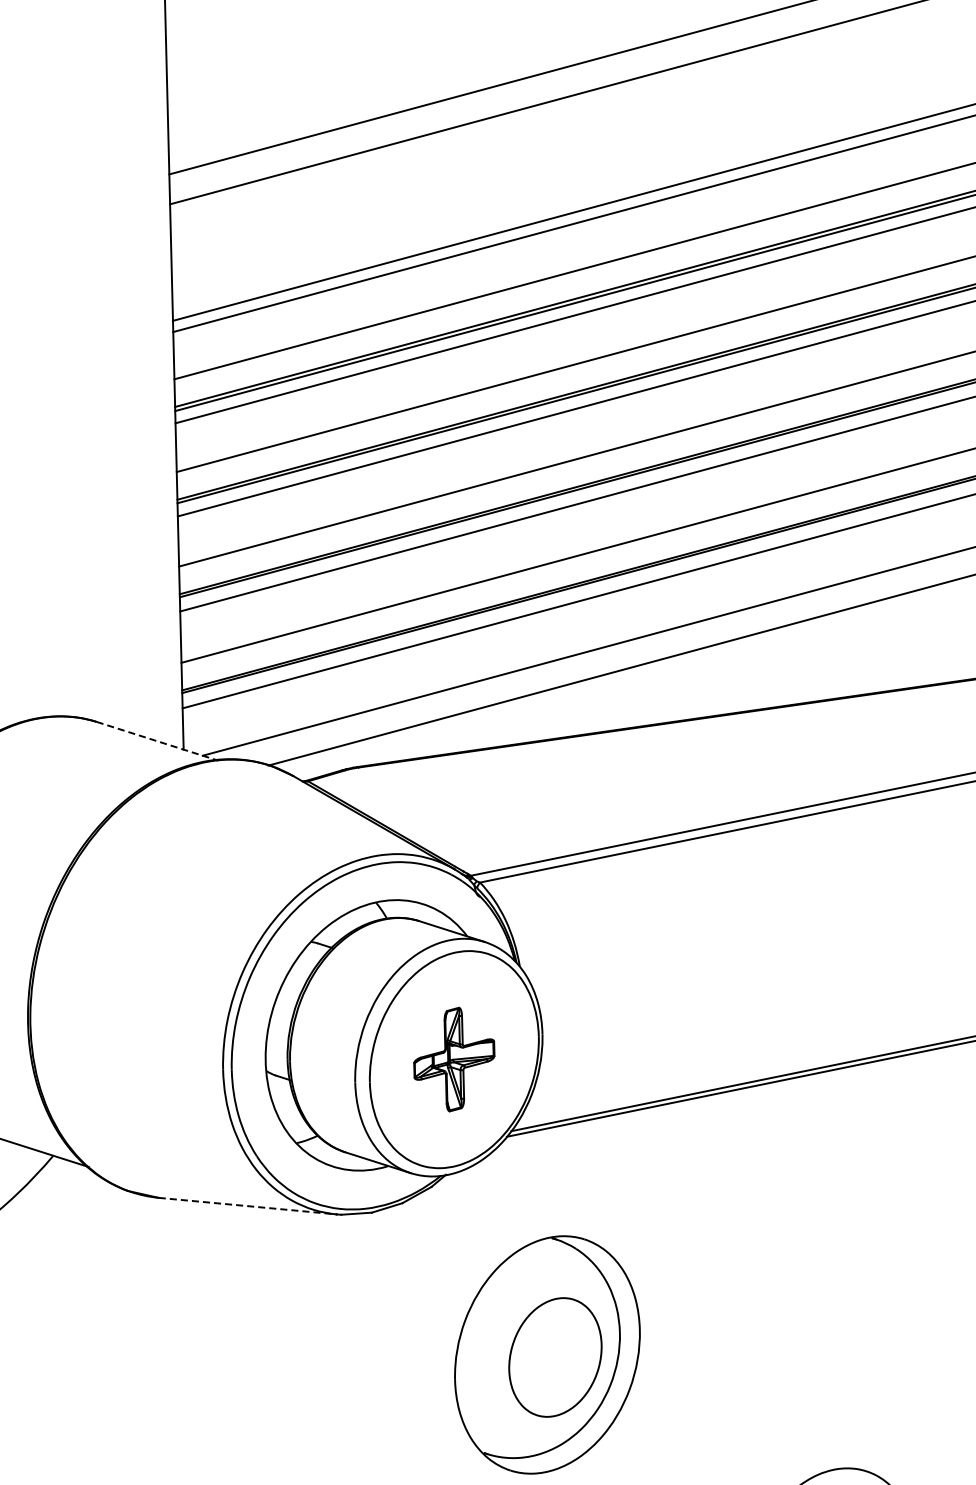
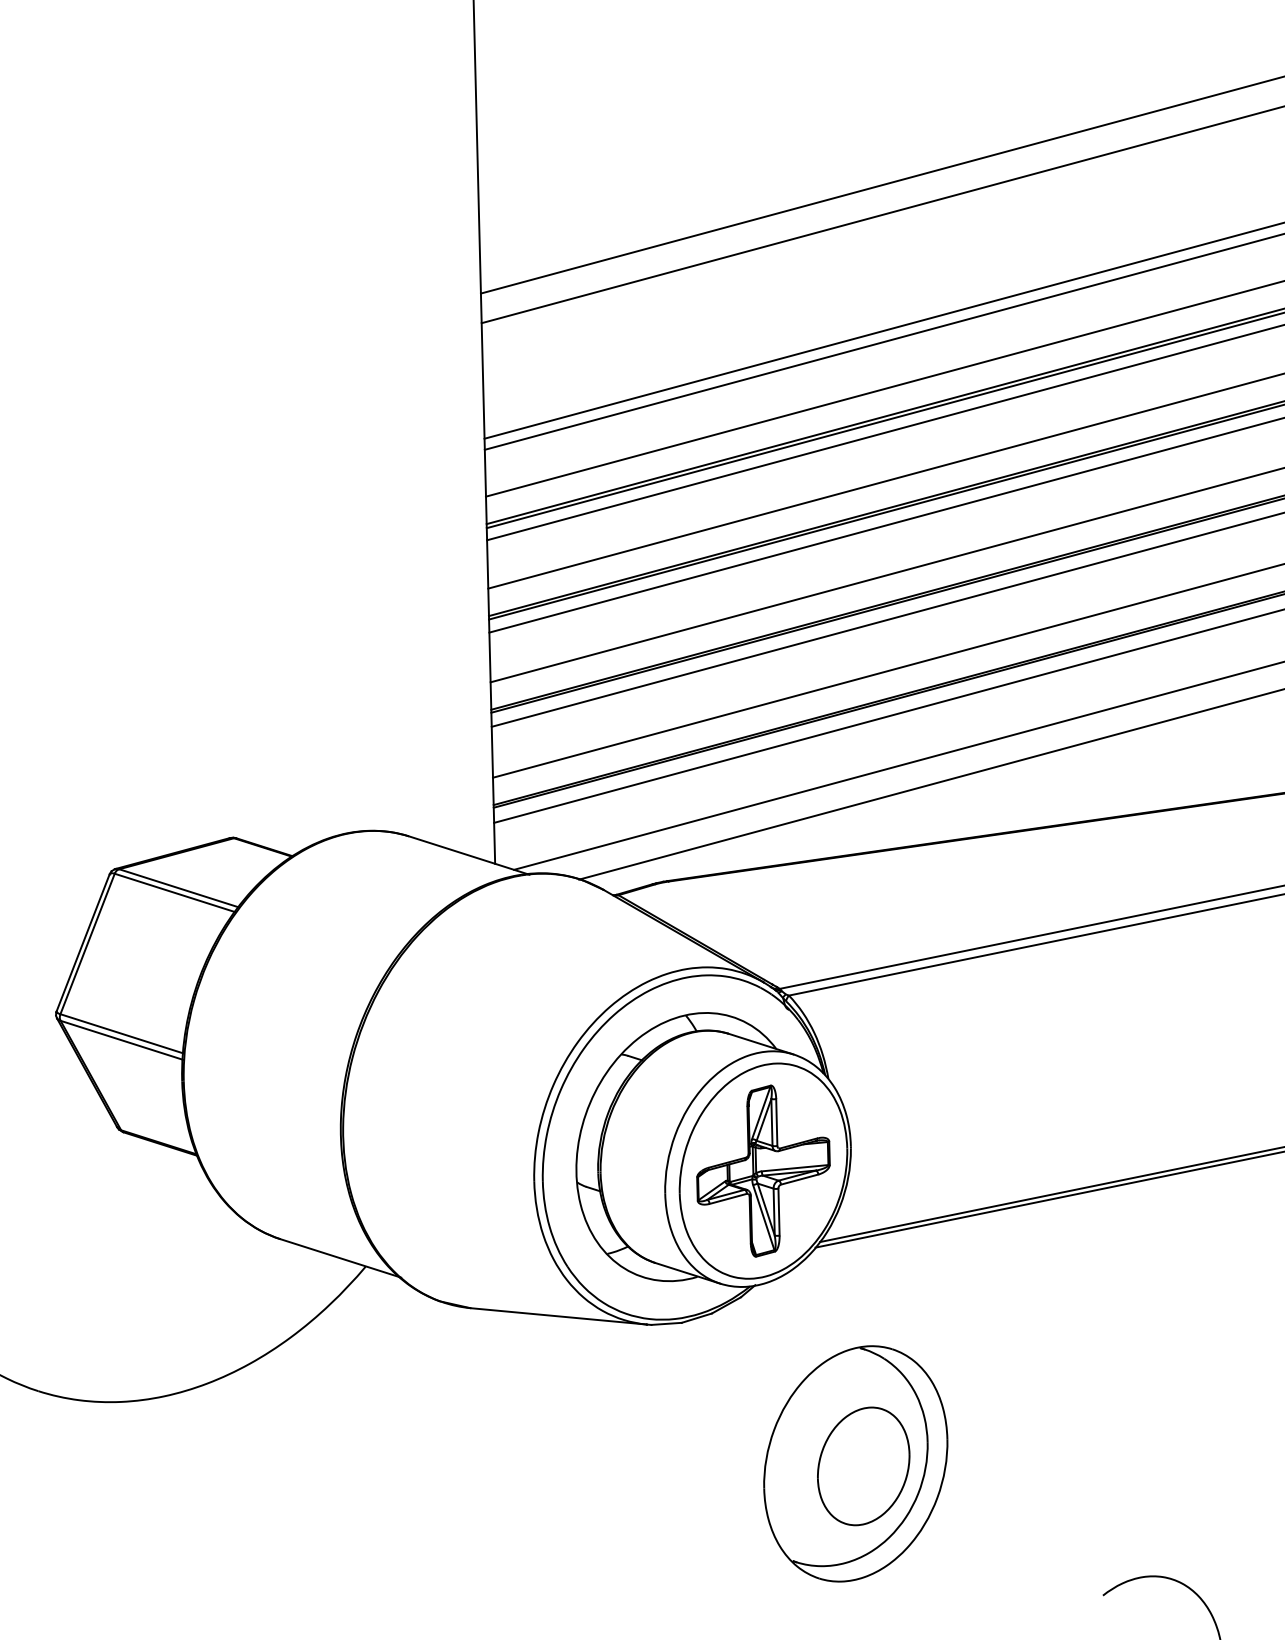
line: (157, 741) -> (469, 855), dashed -> solid
part: (454, 1058) -> (763, 1170), size x1.67
line: (247, 1206) -> (558, 1316), dashed -> solid

